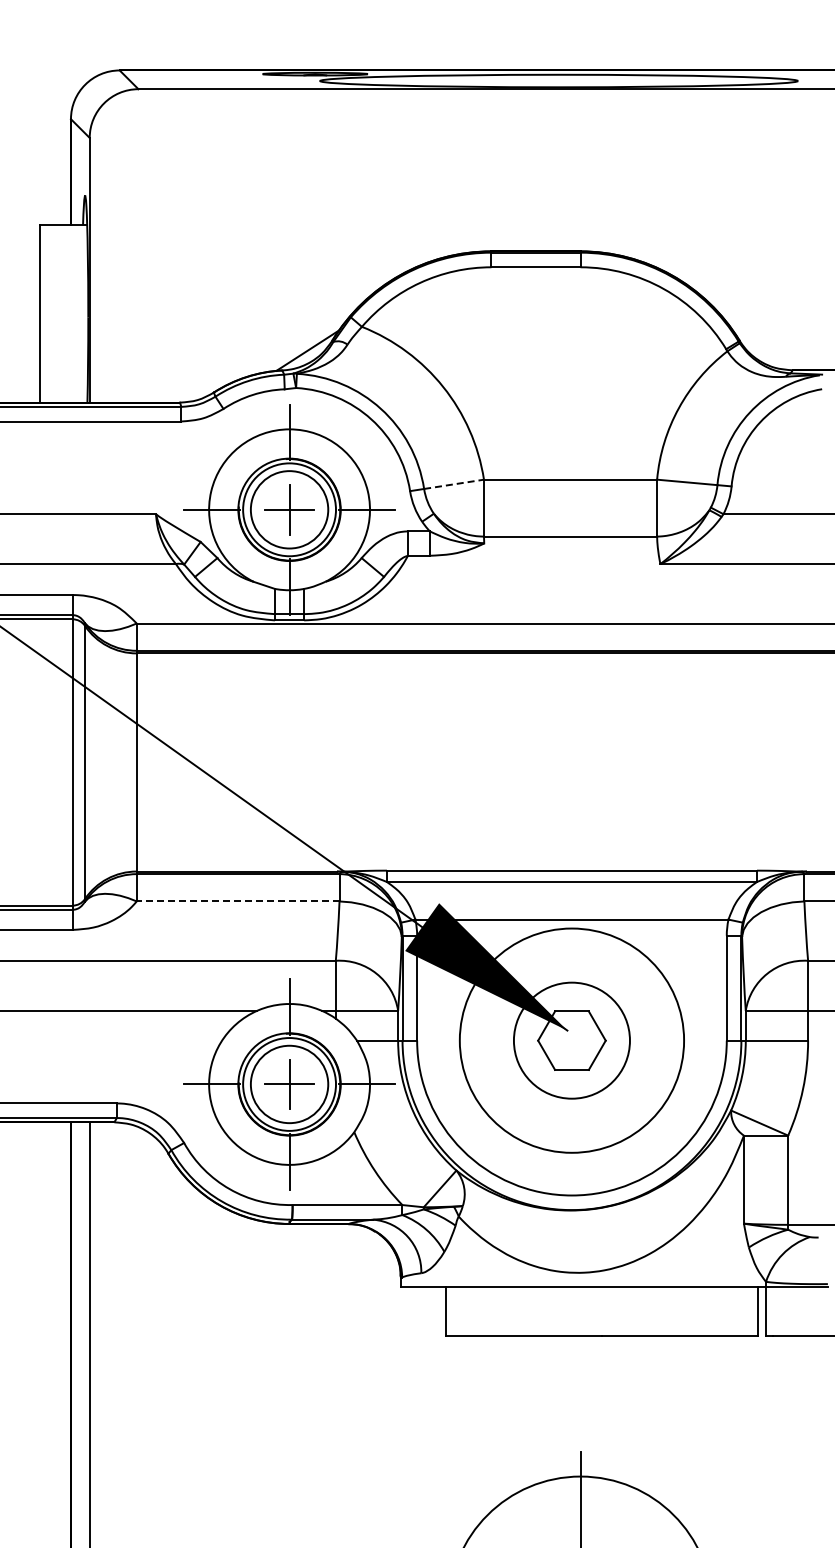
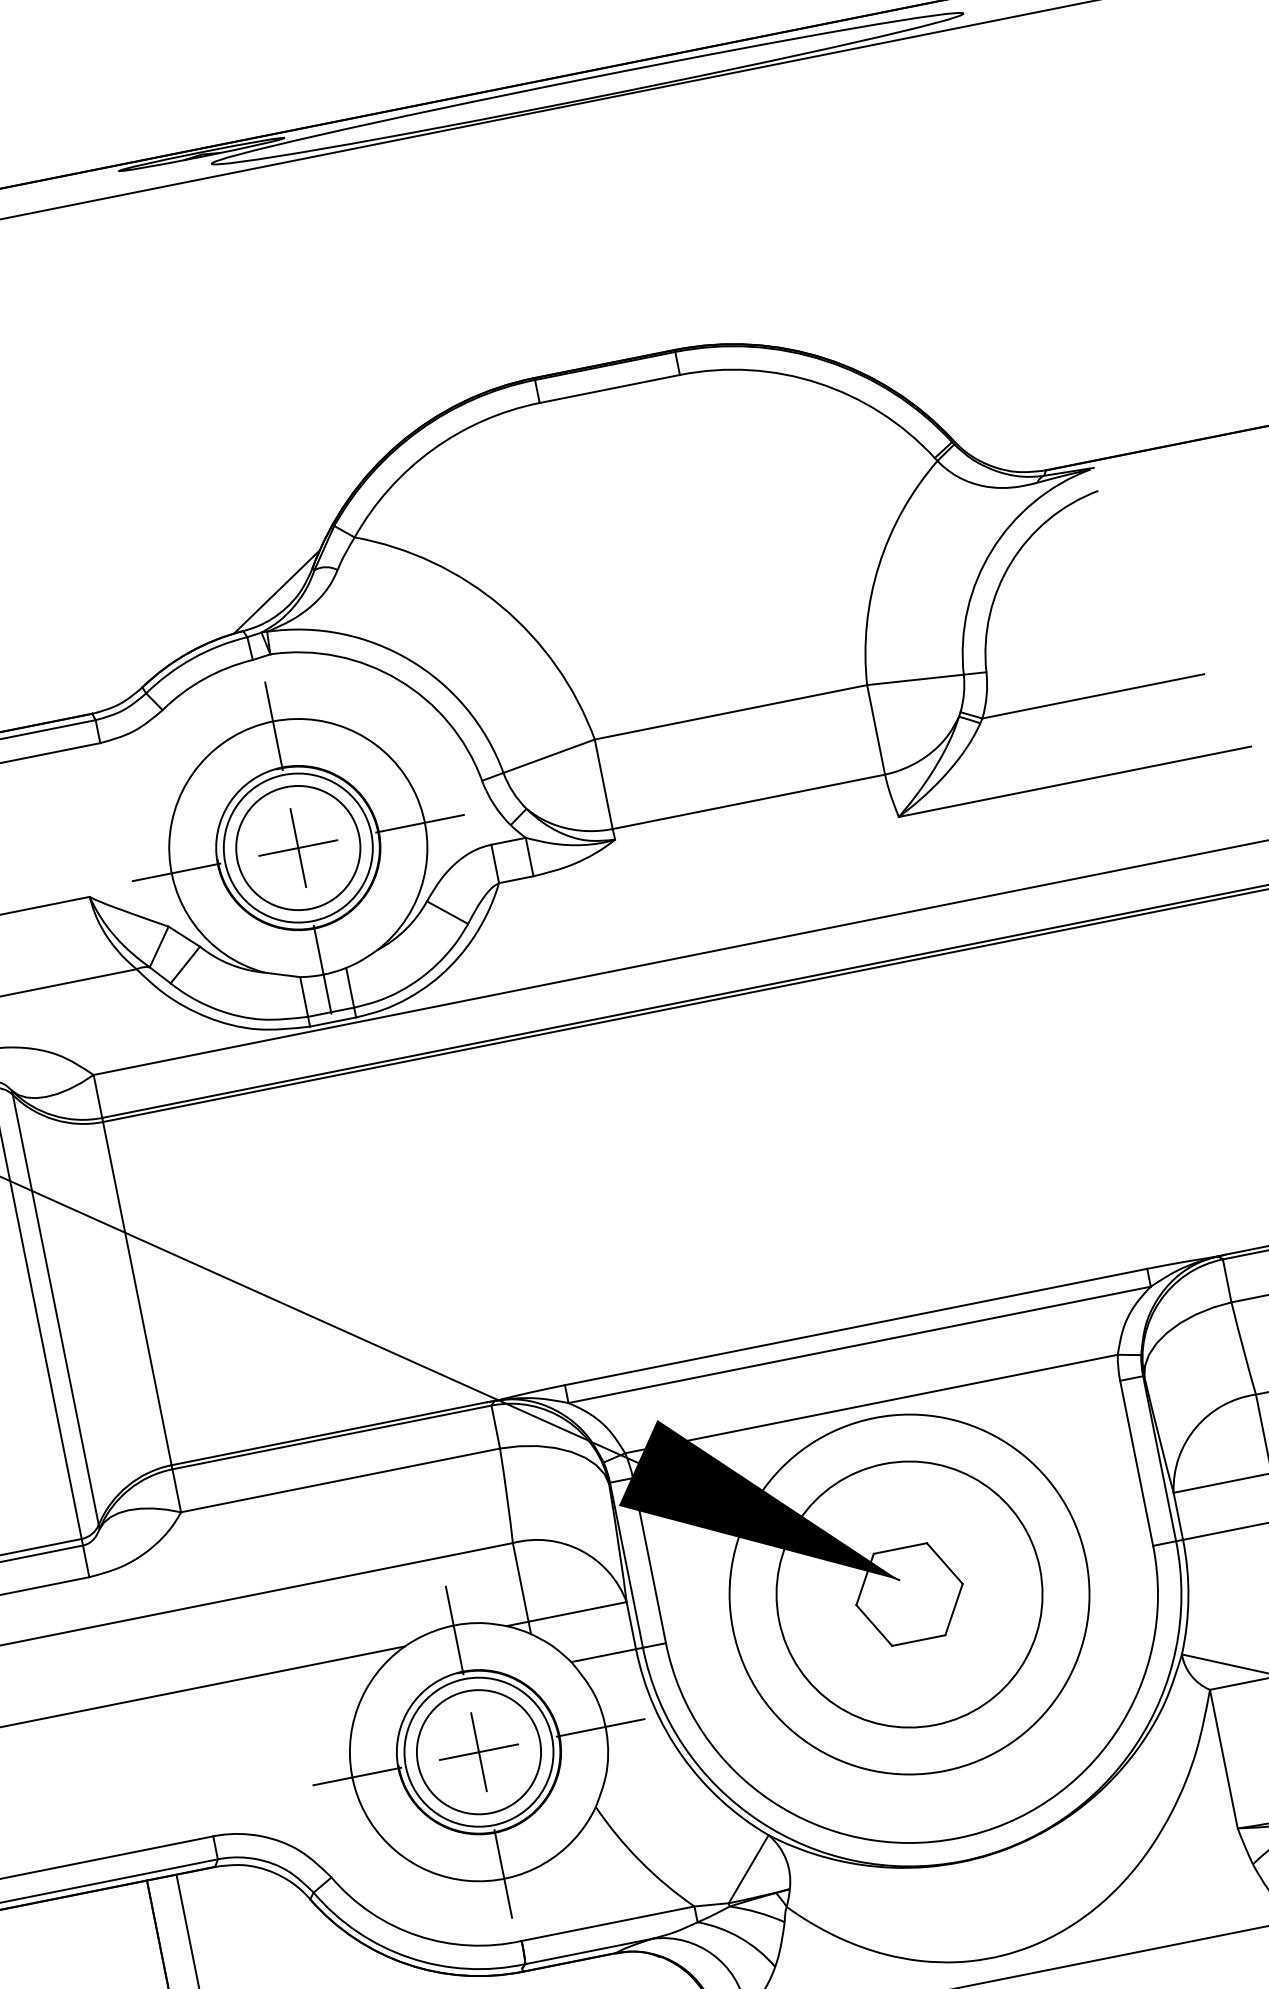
line: (454, 484) -> (549, 756), dashed -> solid
line: (237, 901) -> (339, 1480), dashed -> solid
circle: (571, 1040) -> (908, 1594), size x1.43

